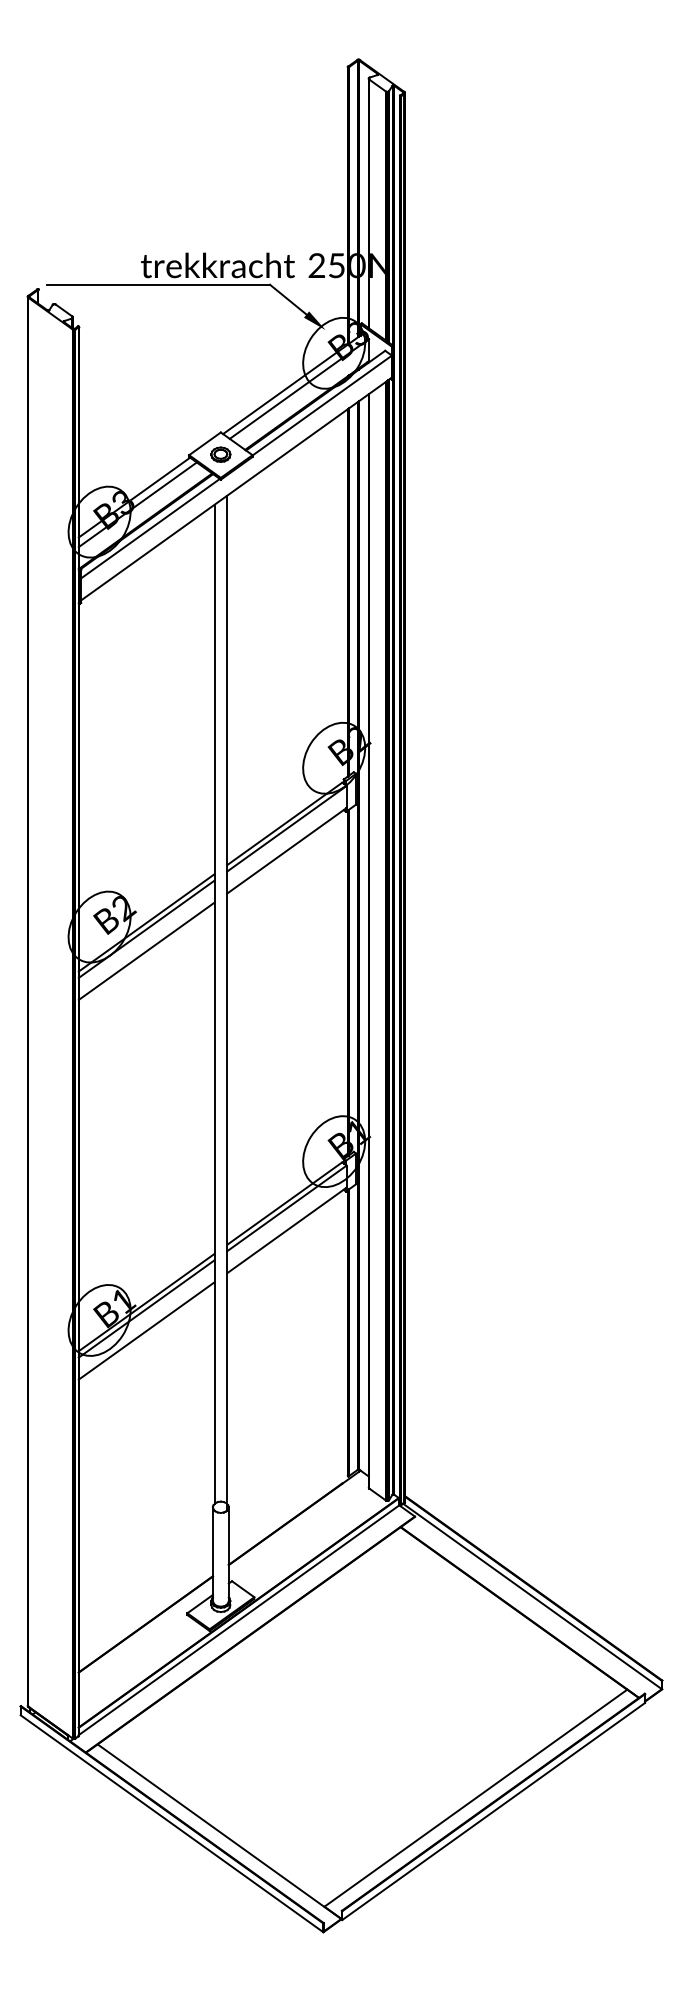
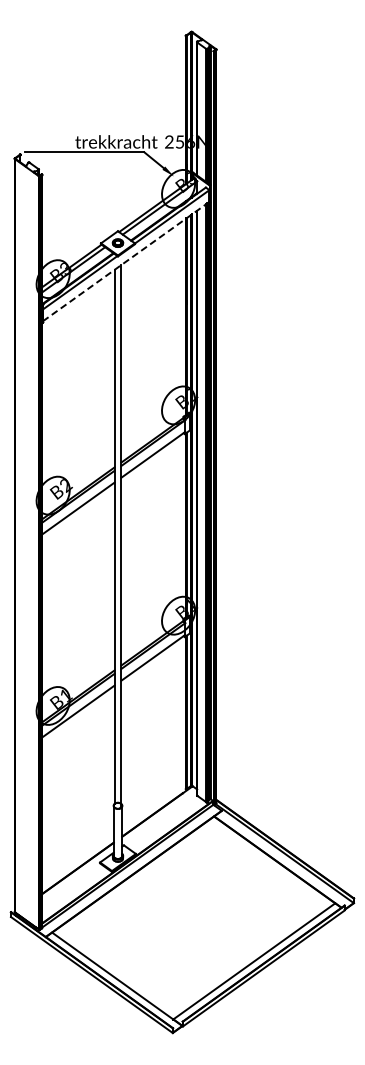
text: (358, 264) -> (191, 141), 250N -> 256N
line: (236, 489) -> (126, 261), solid -> dashed

